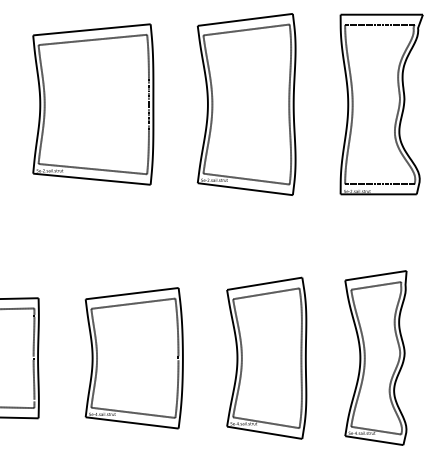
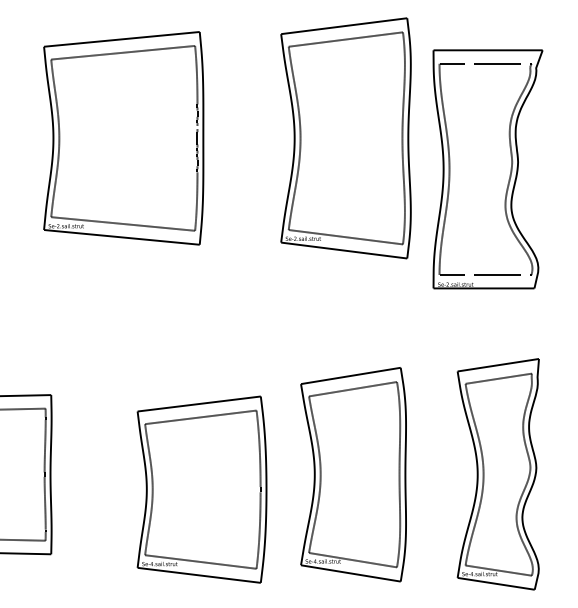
part: (246, 104) -> (345, 138), moved
part: (381, 104) -> (487, 169), moved
part: (133, 358) -> (201, 489), moved

